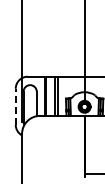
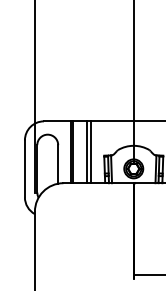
line: (15, 106) -> (24, 168), dashed -> solid

